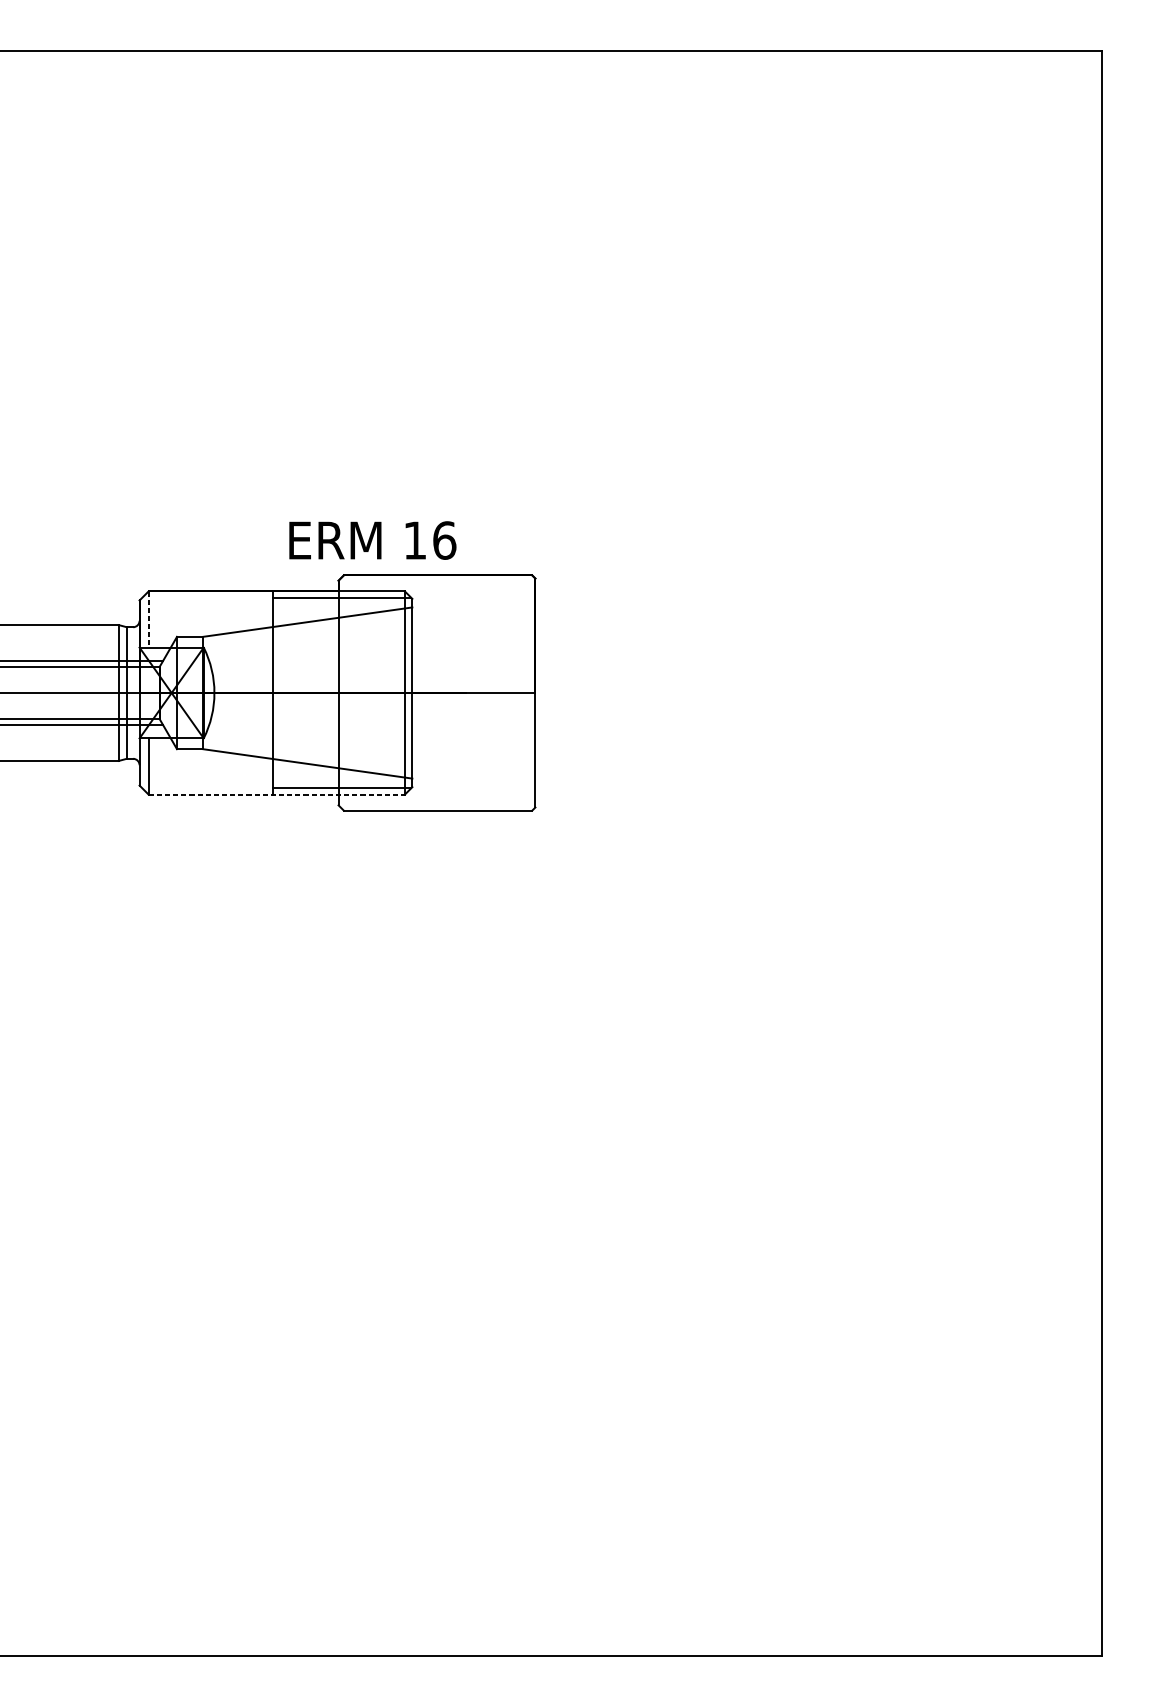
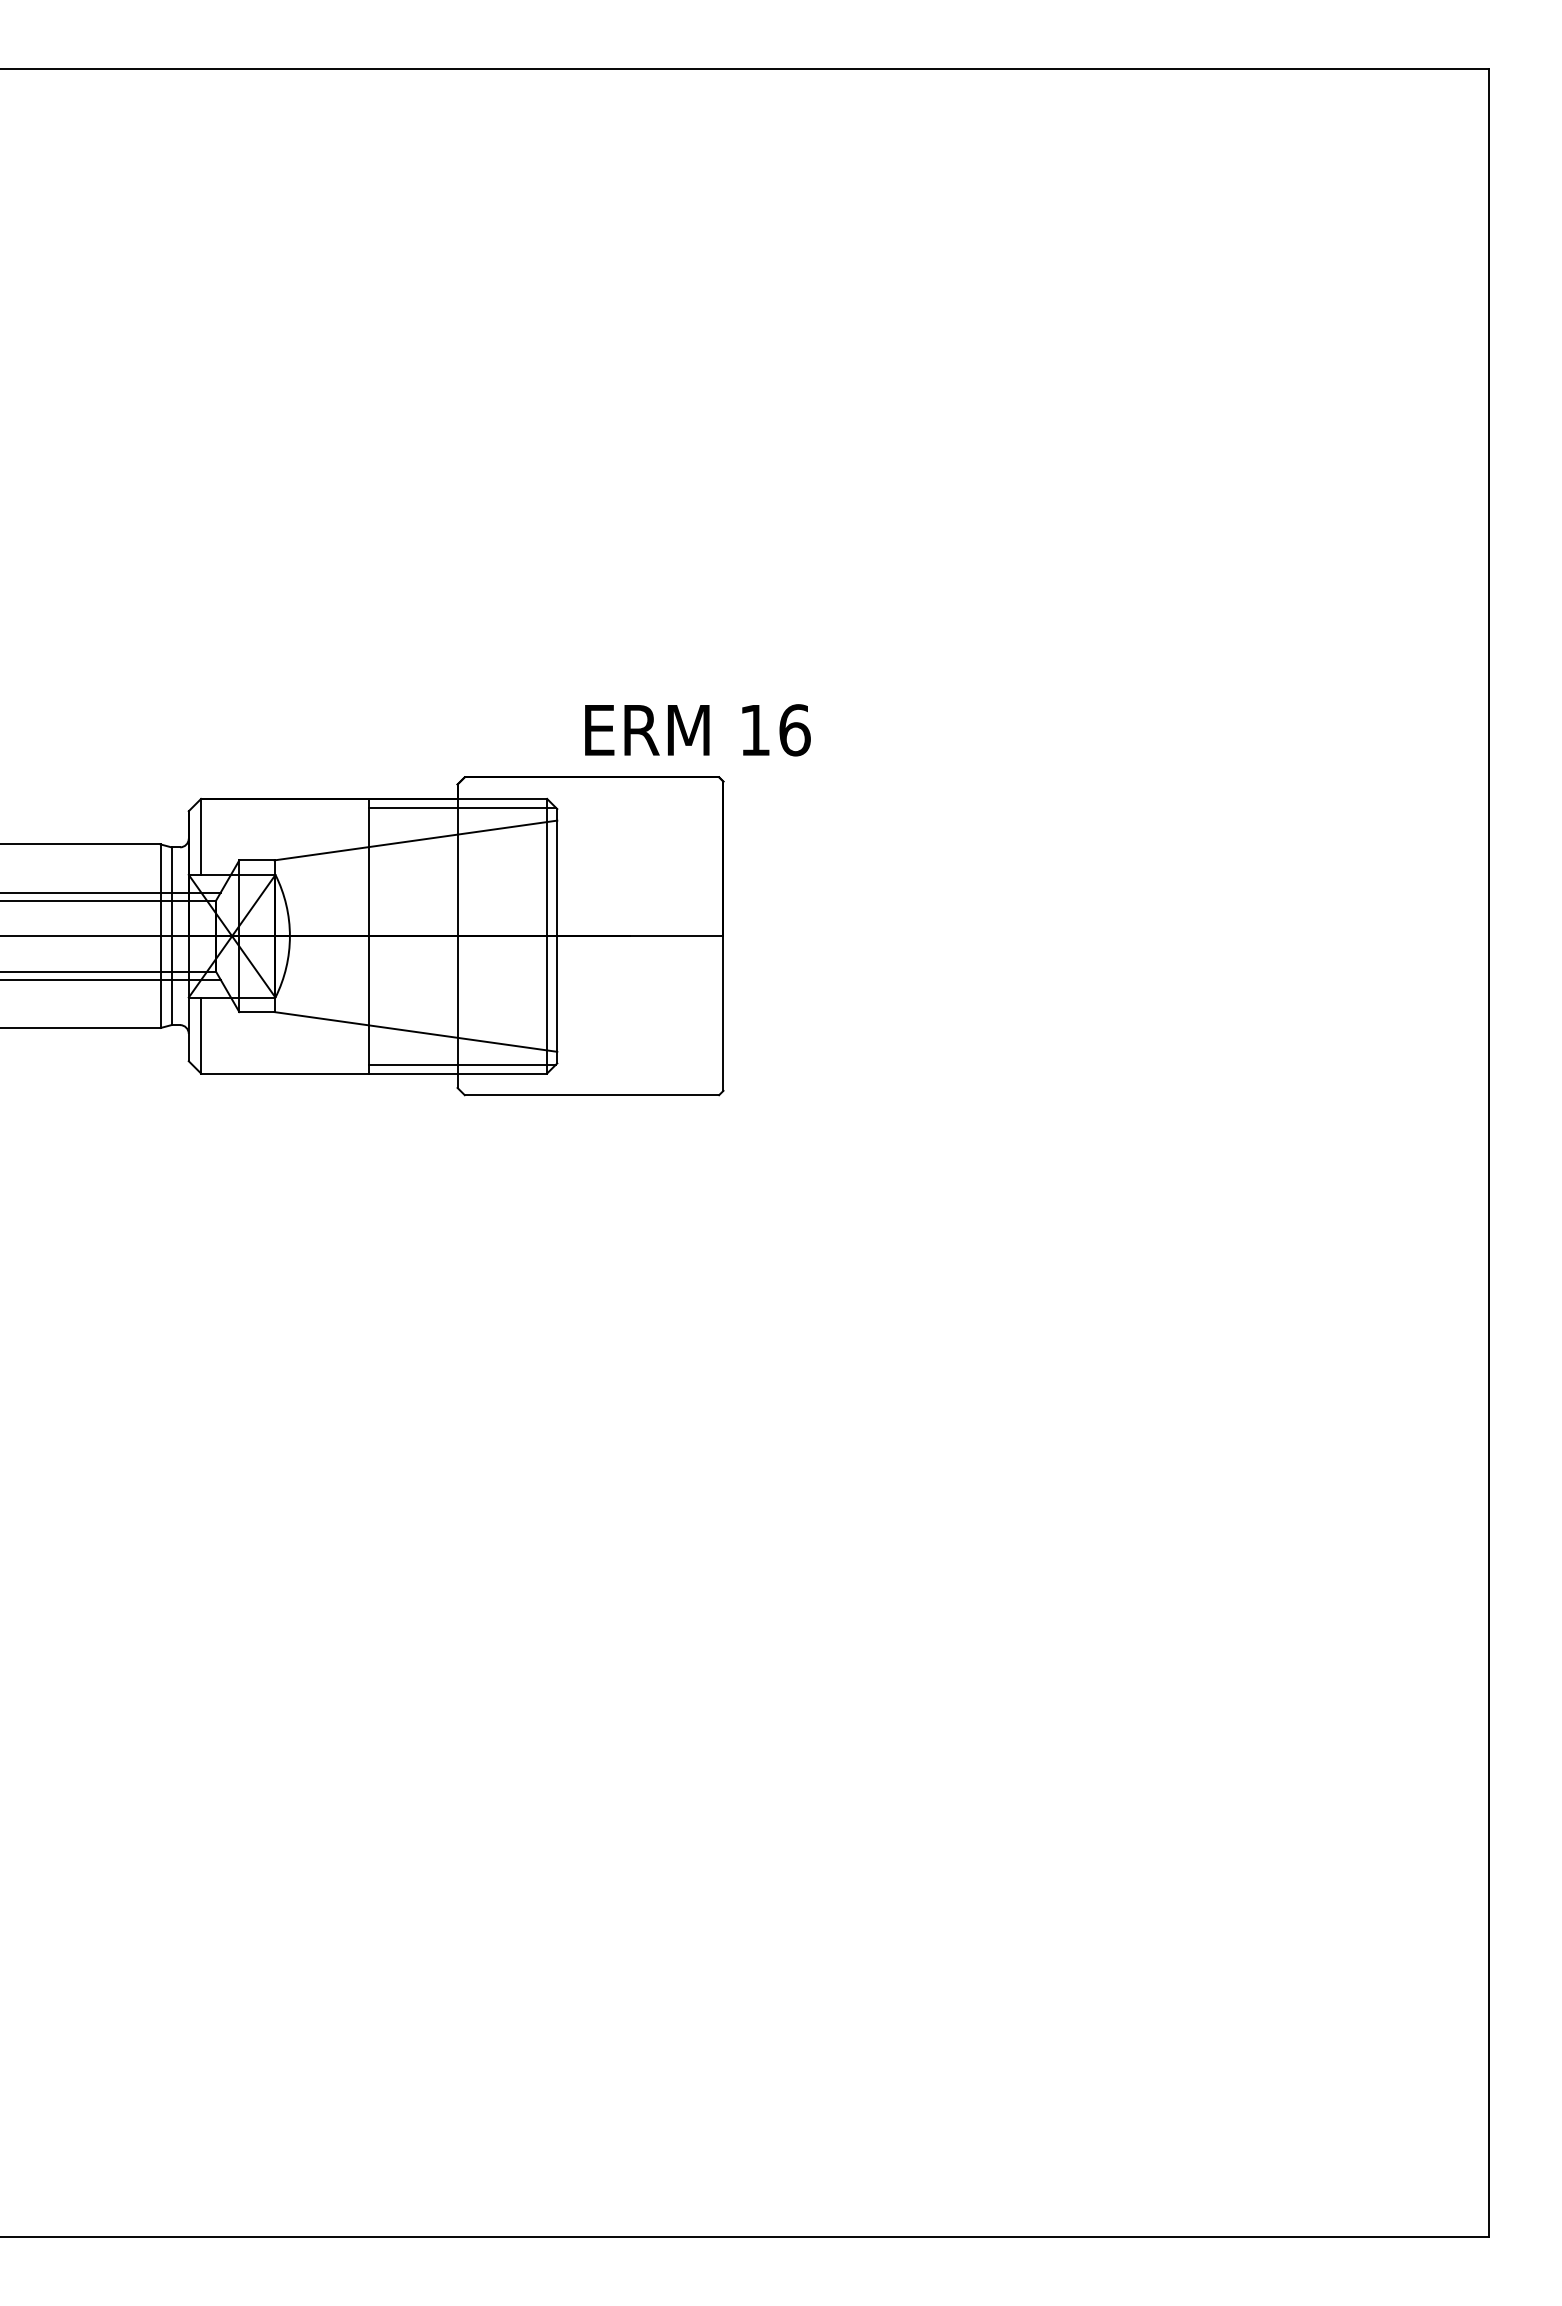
text: (372, 540) -> (697, 730), moved
line: (148, 619) -> (201, 836), dashed -> solid
line: (277, 794) -> (374, 1073), dashed -> solid

